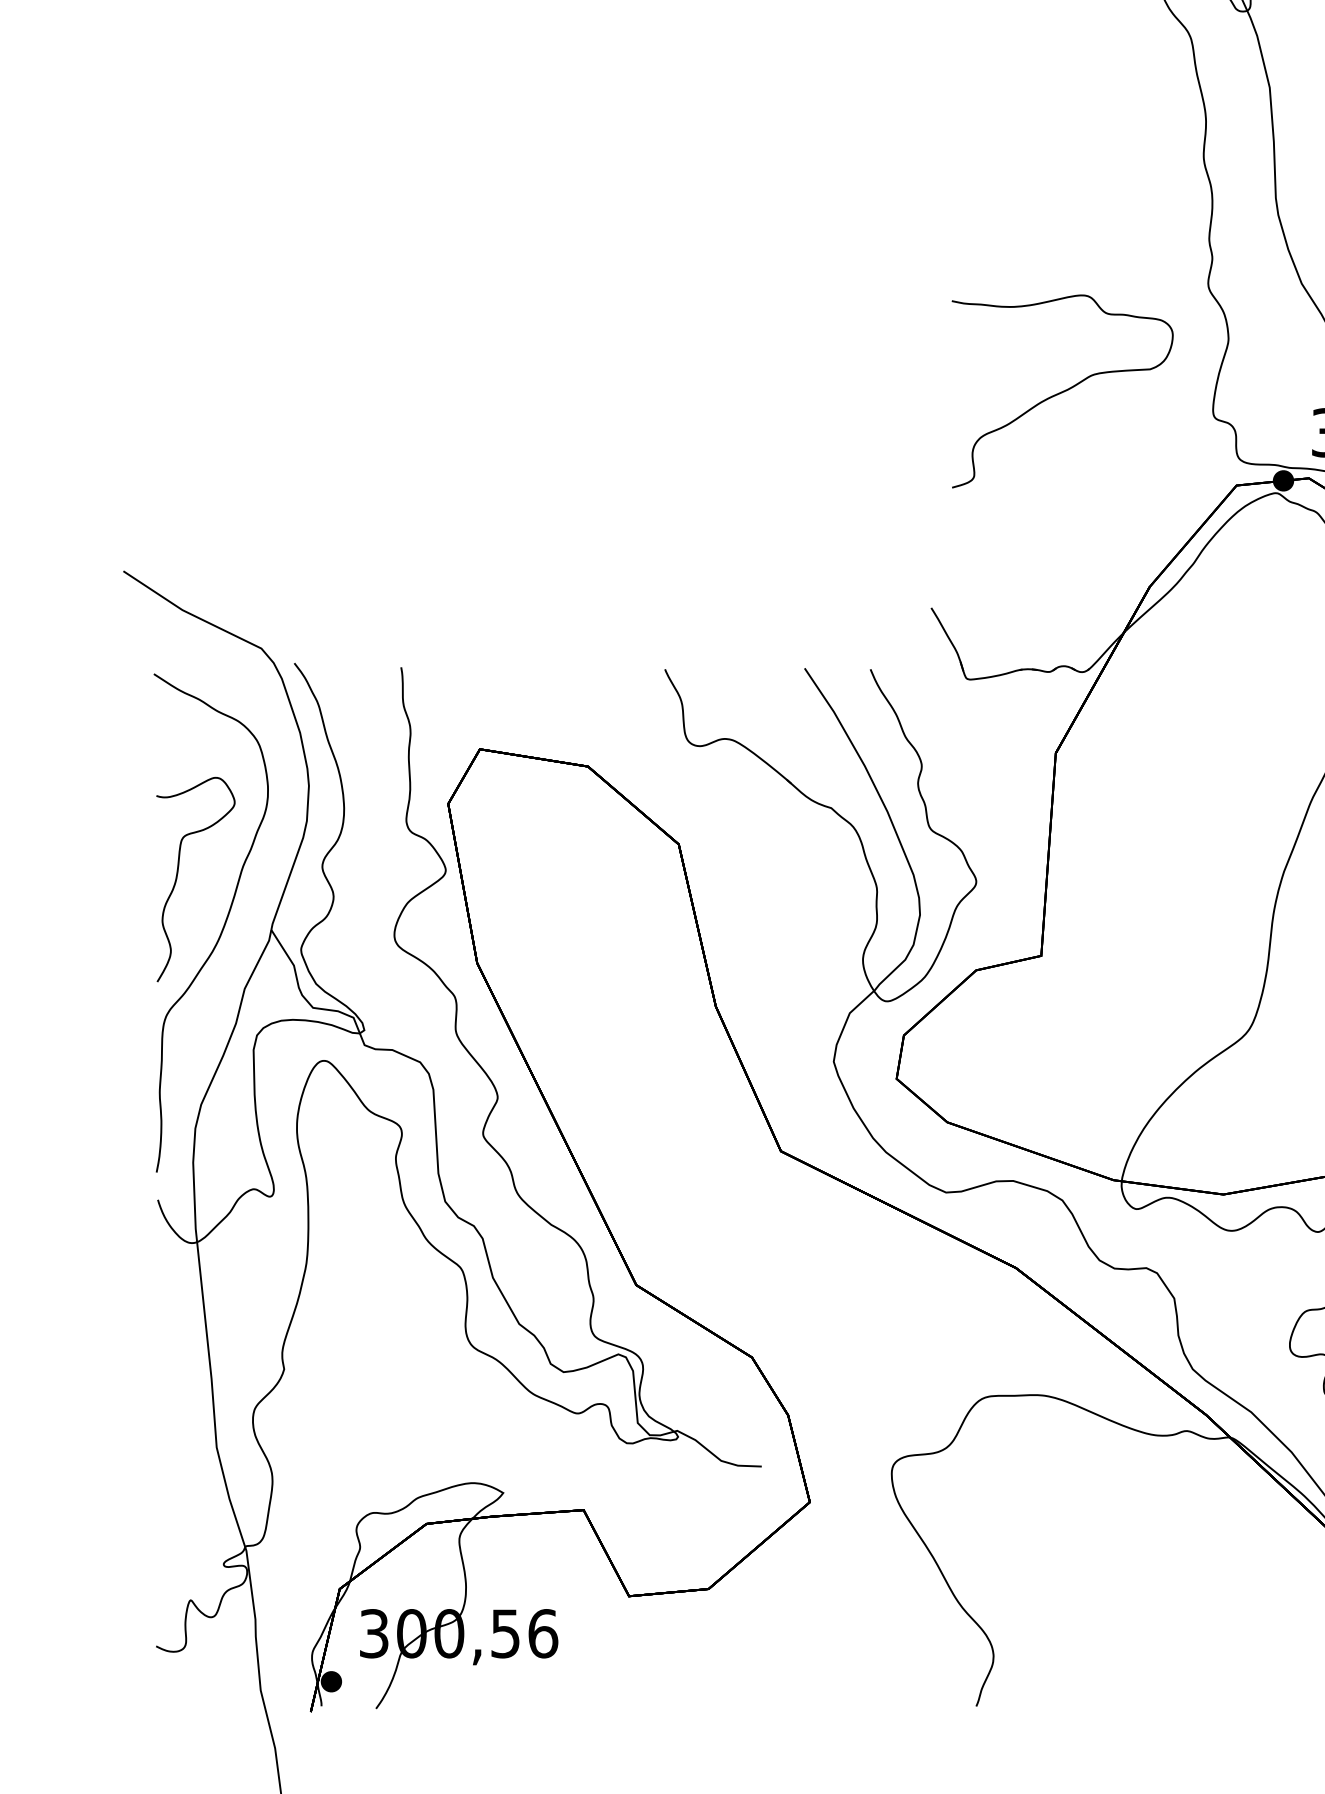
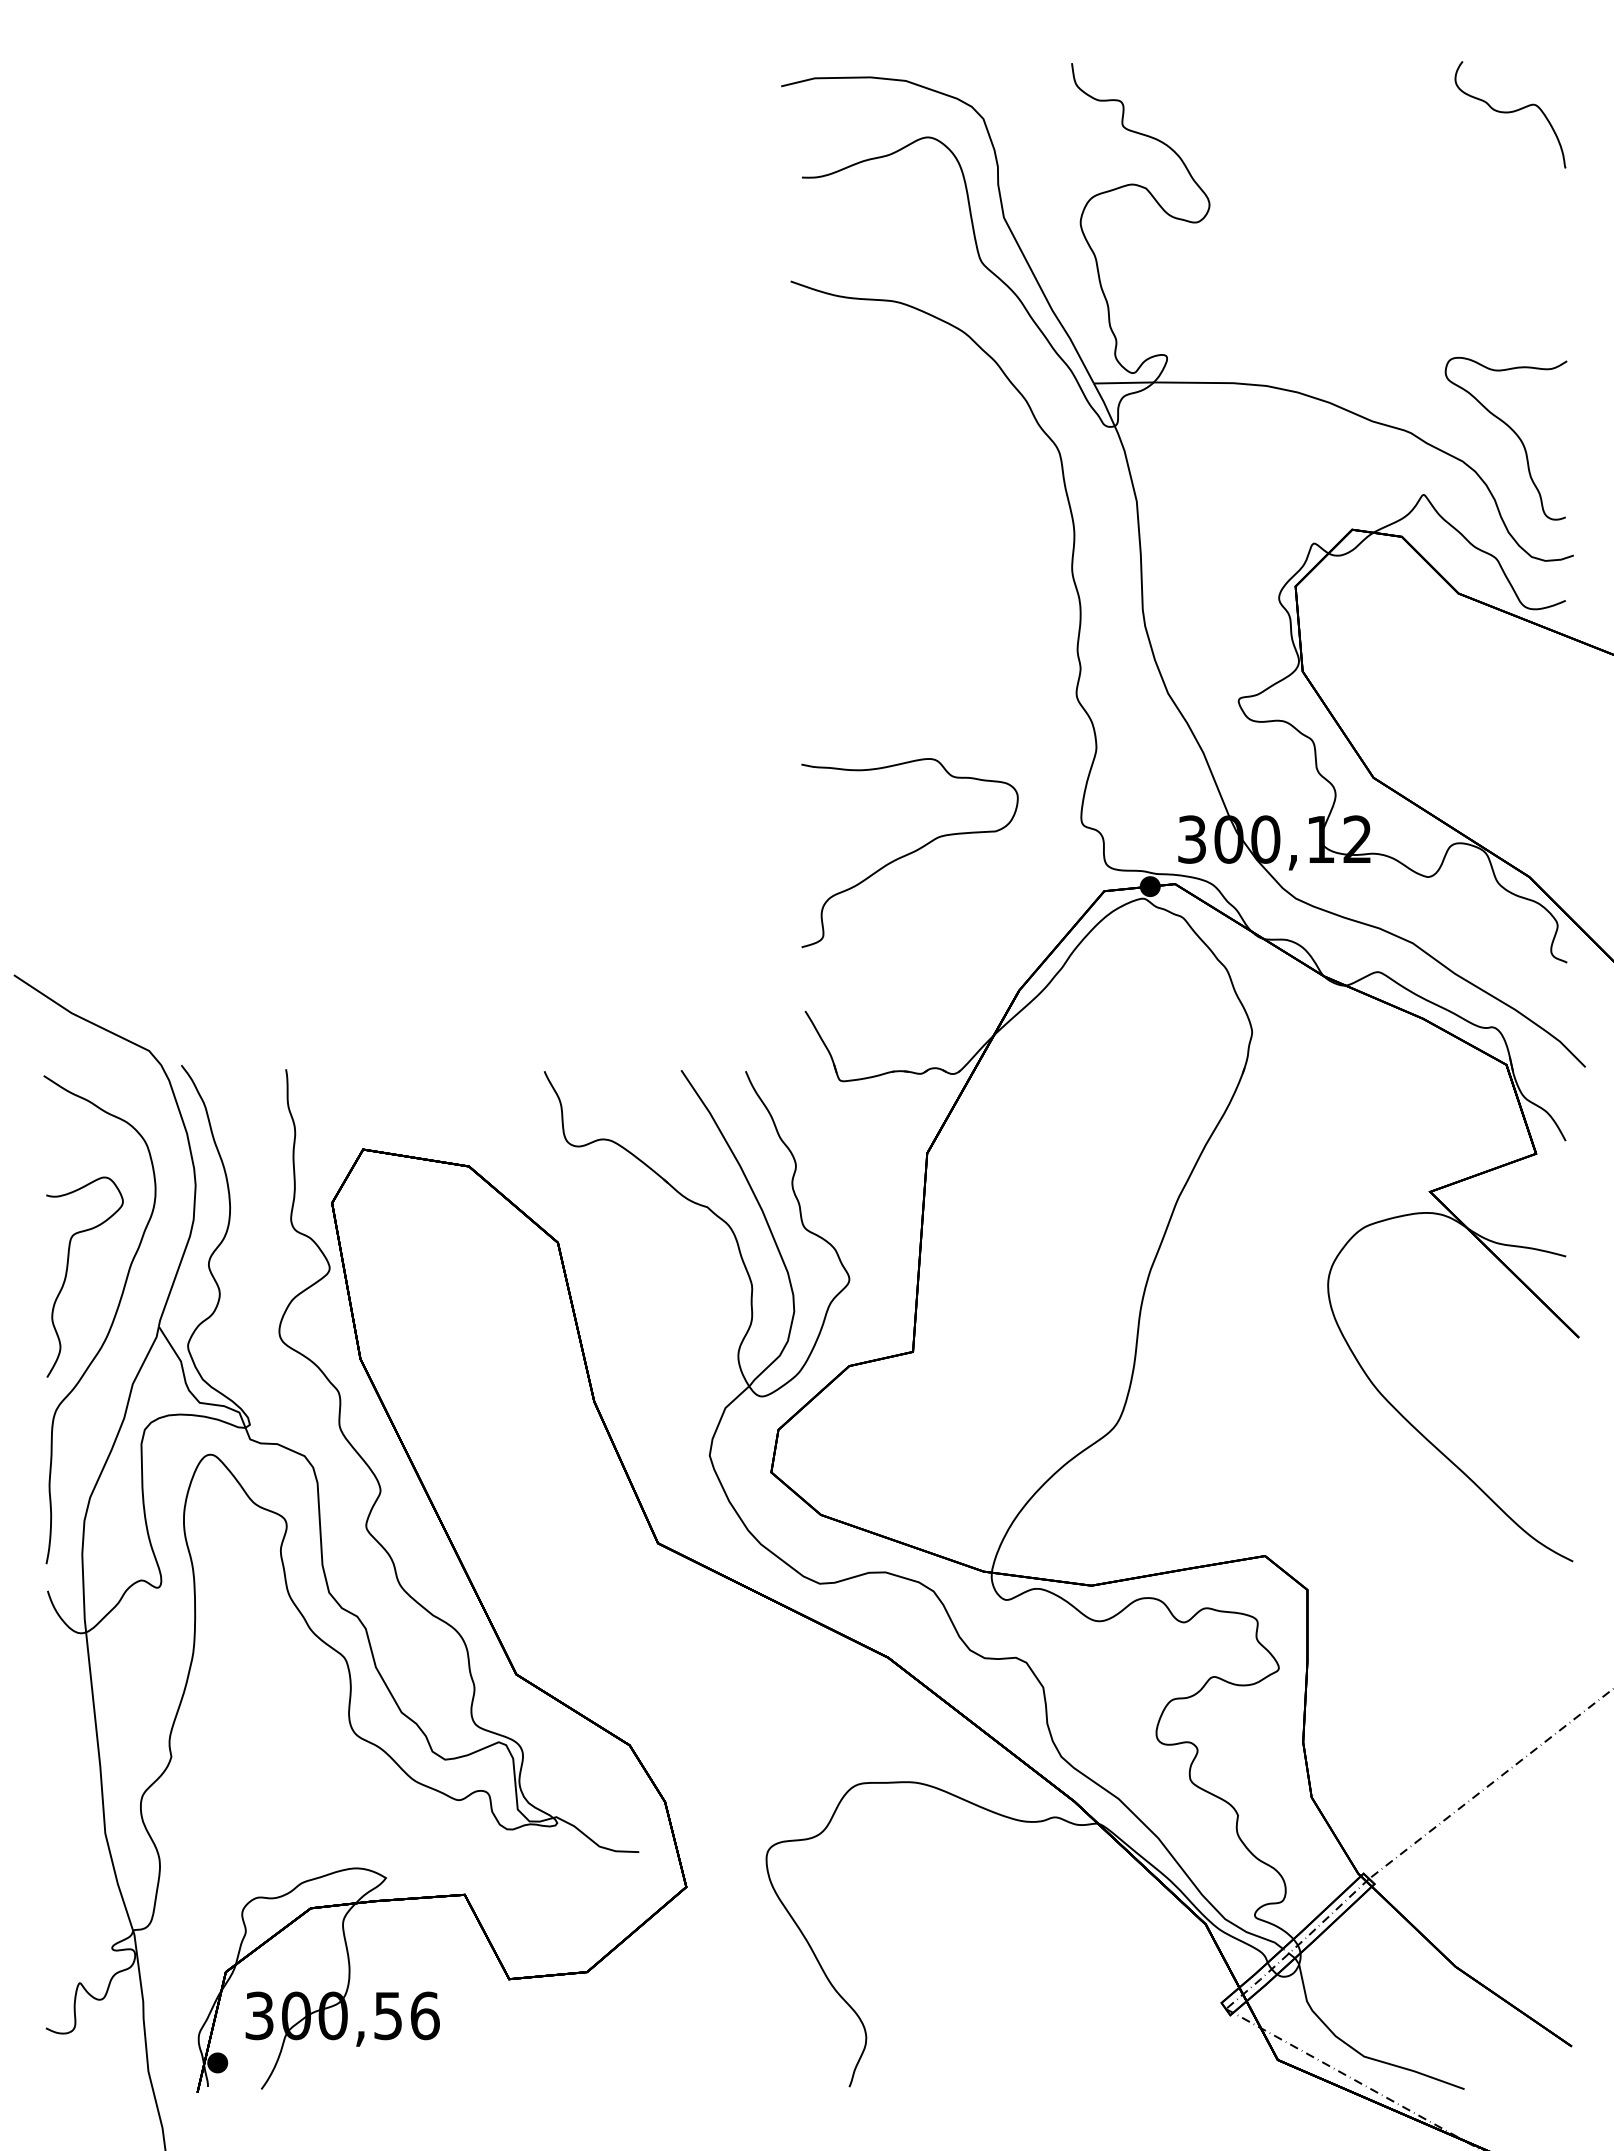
curve: (1062, 391) -> (909, 853), moved

